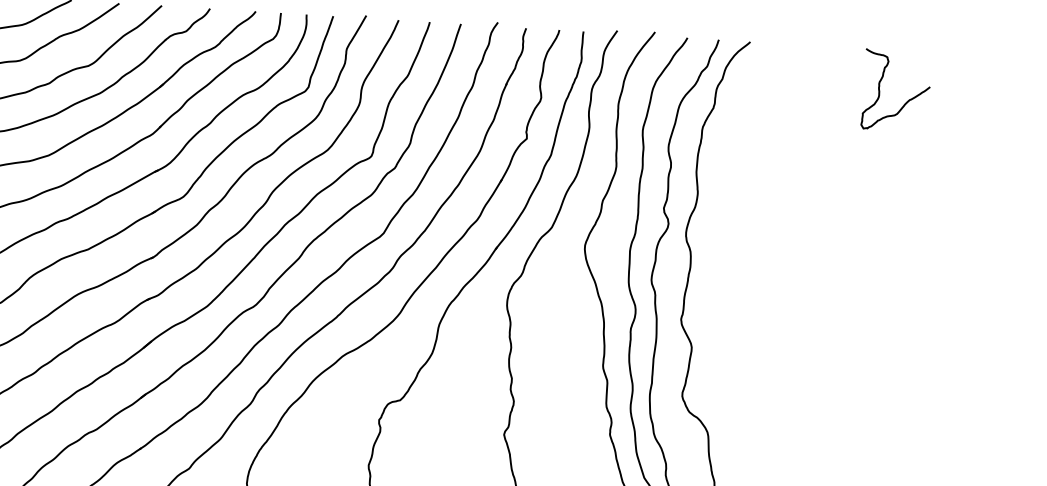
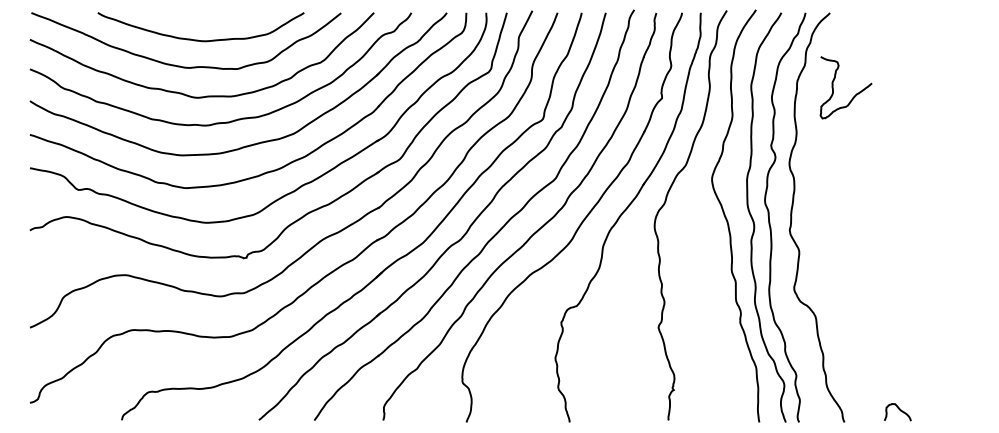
curve: (880, 89) -> (833, 87), moved

